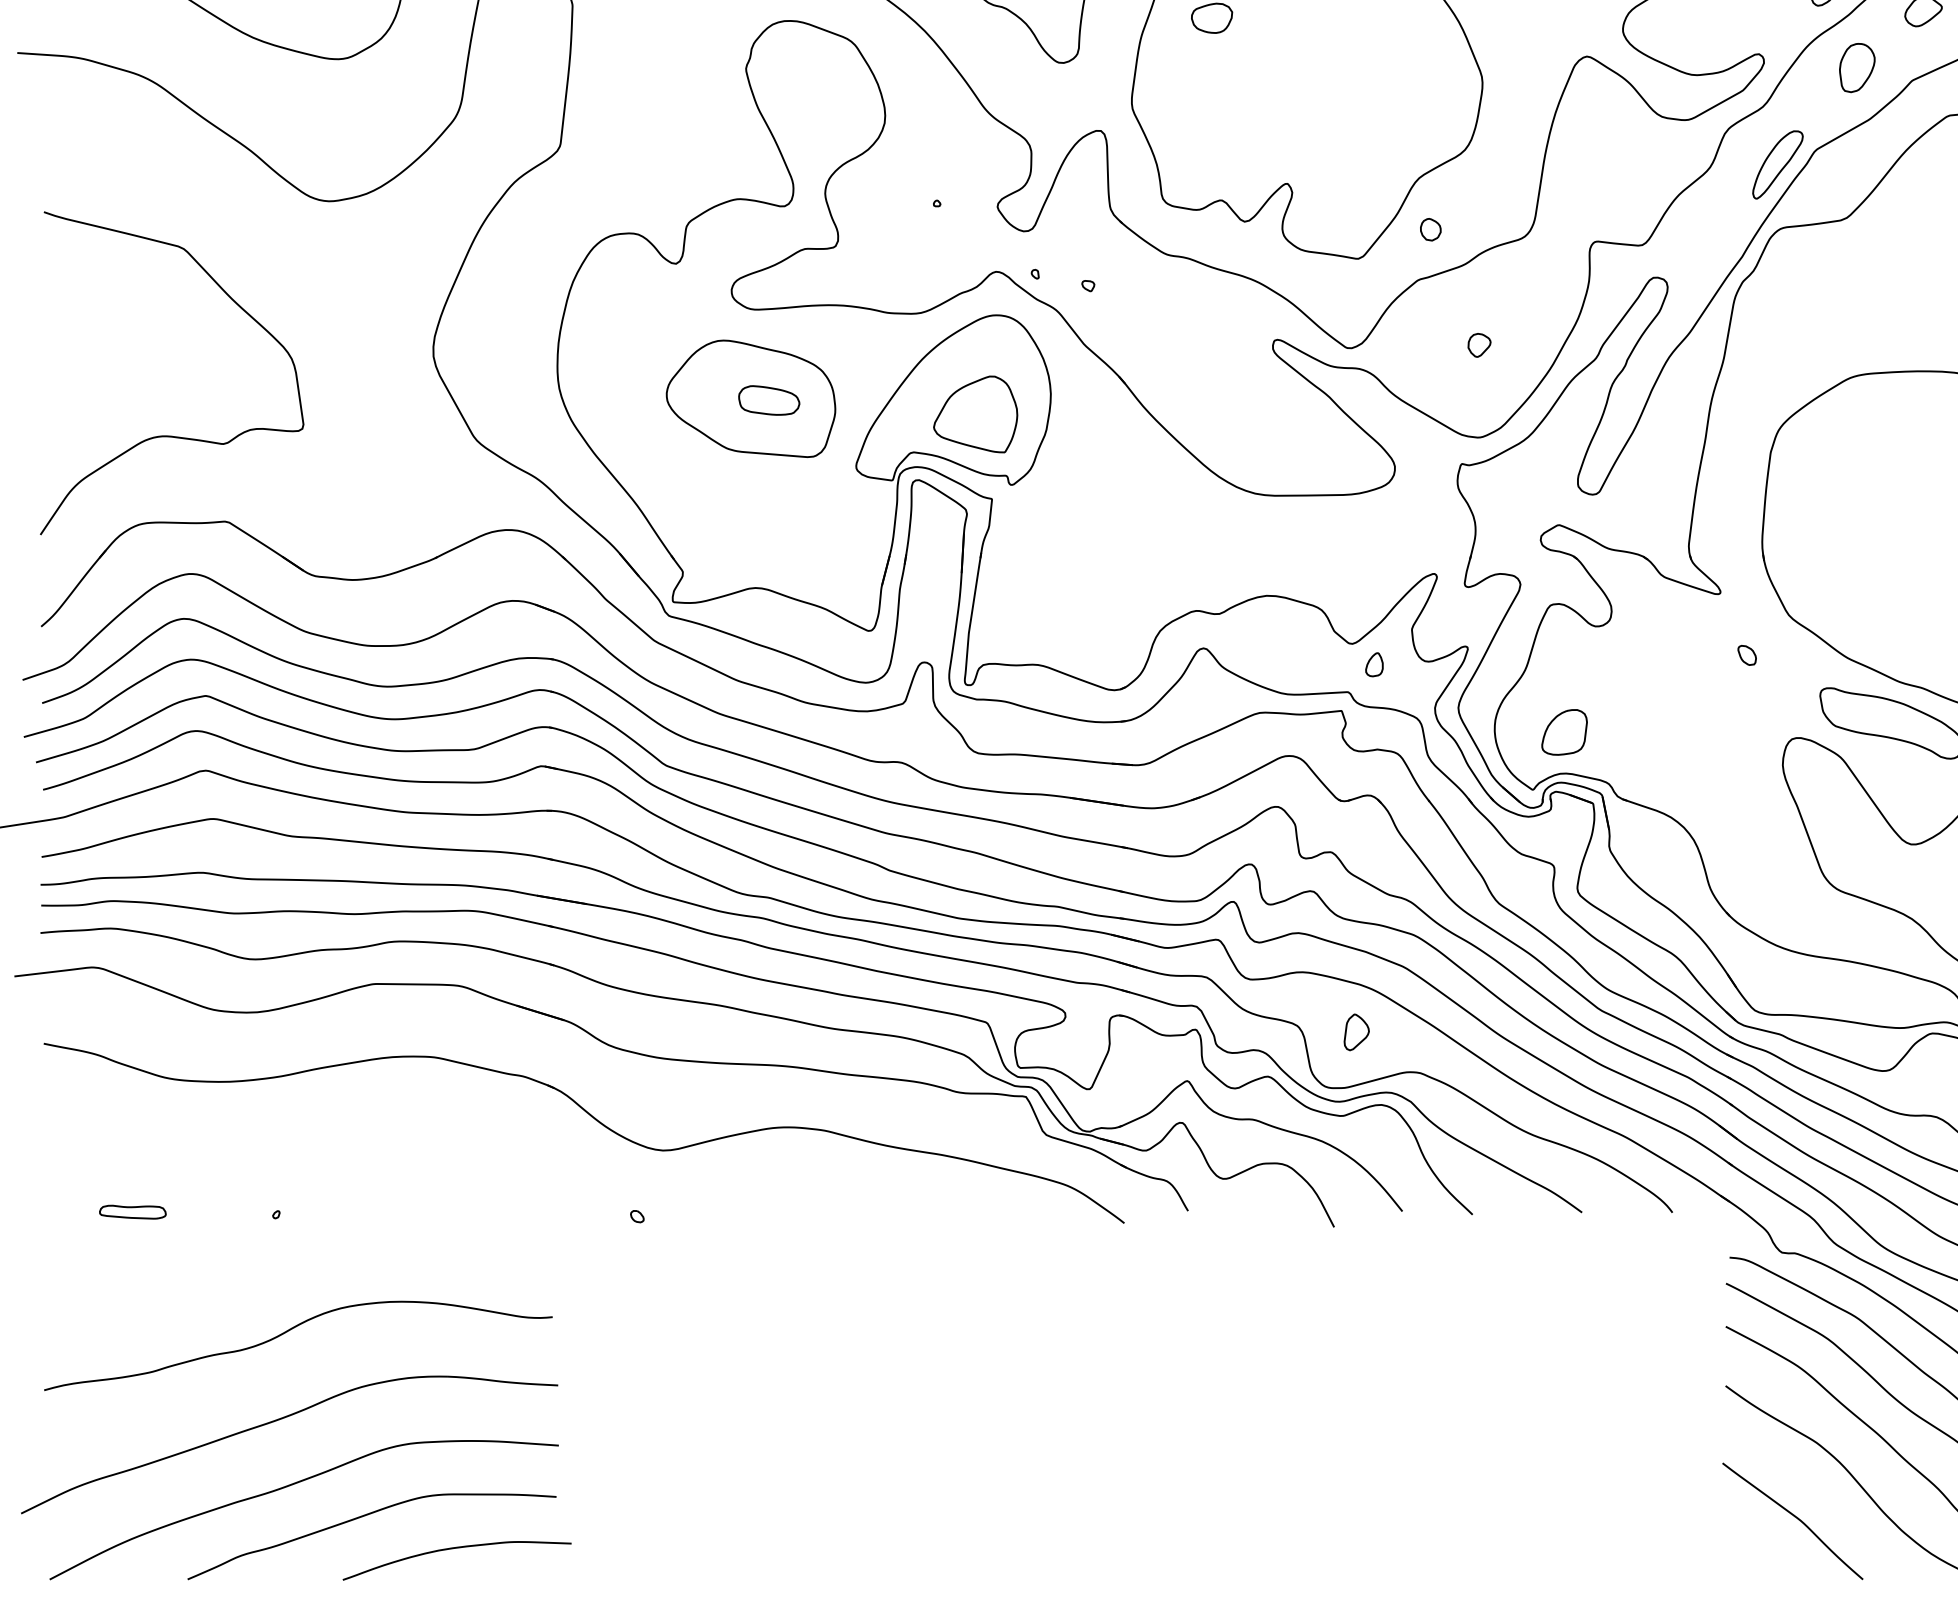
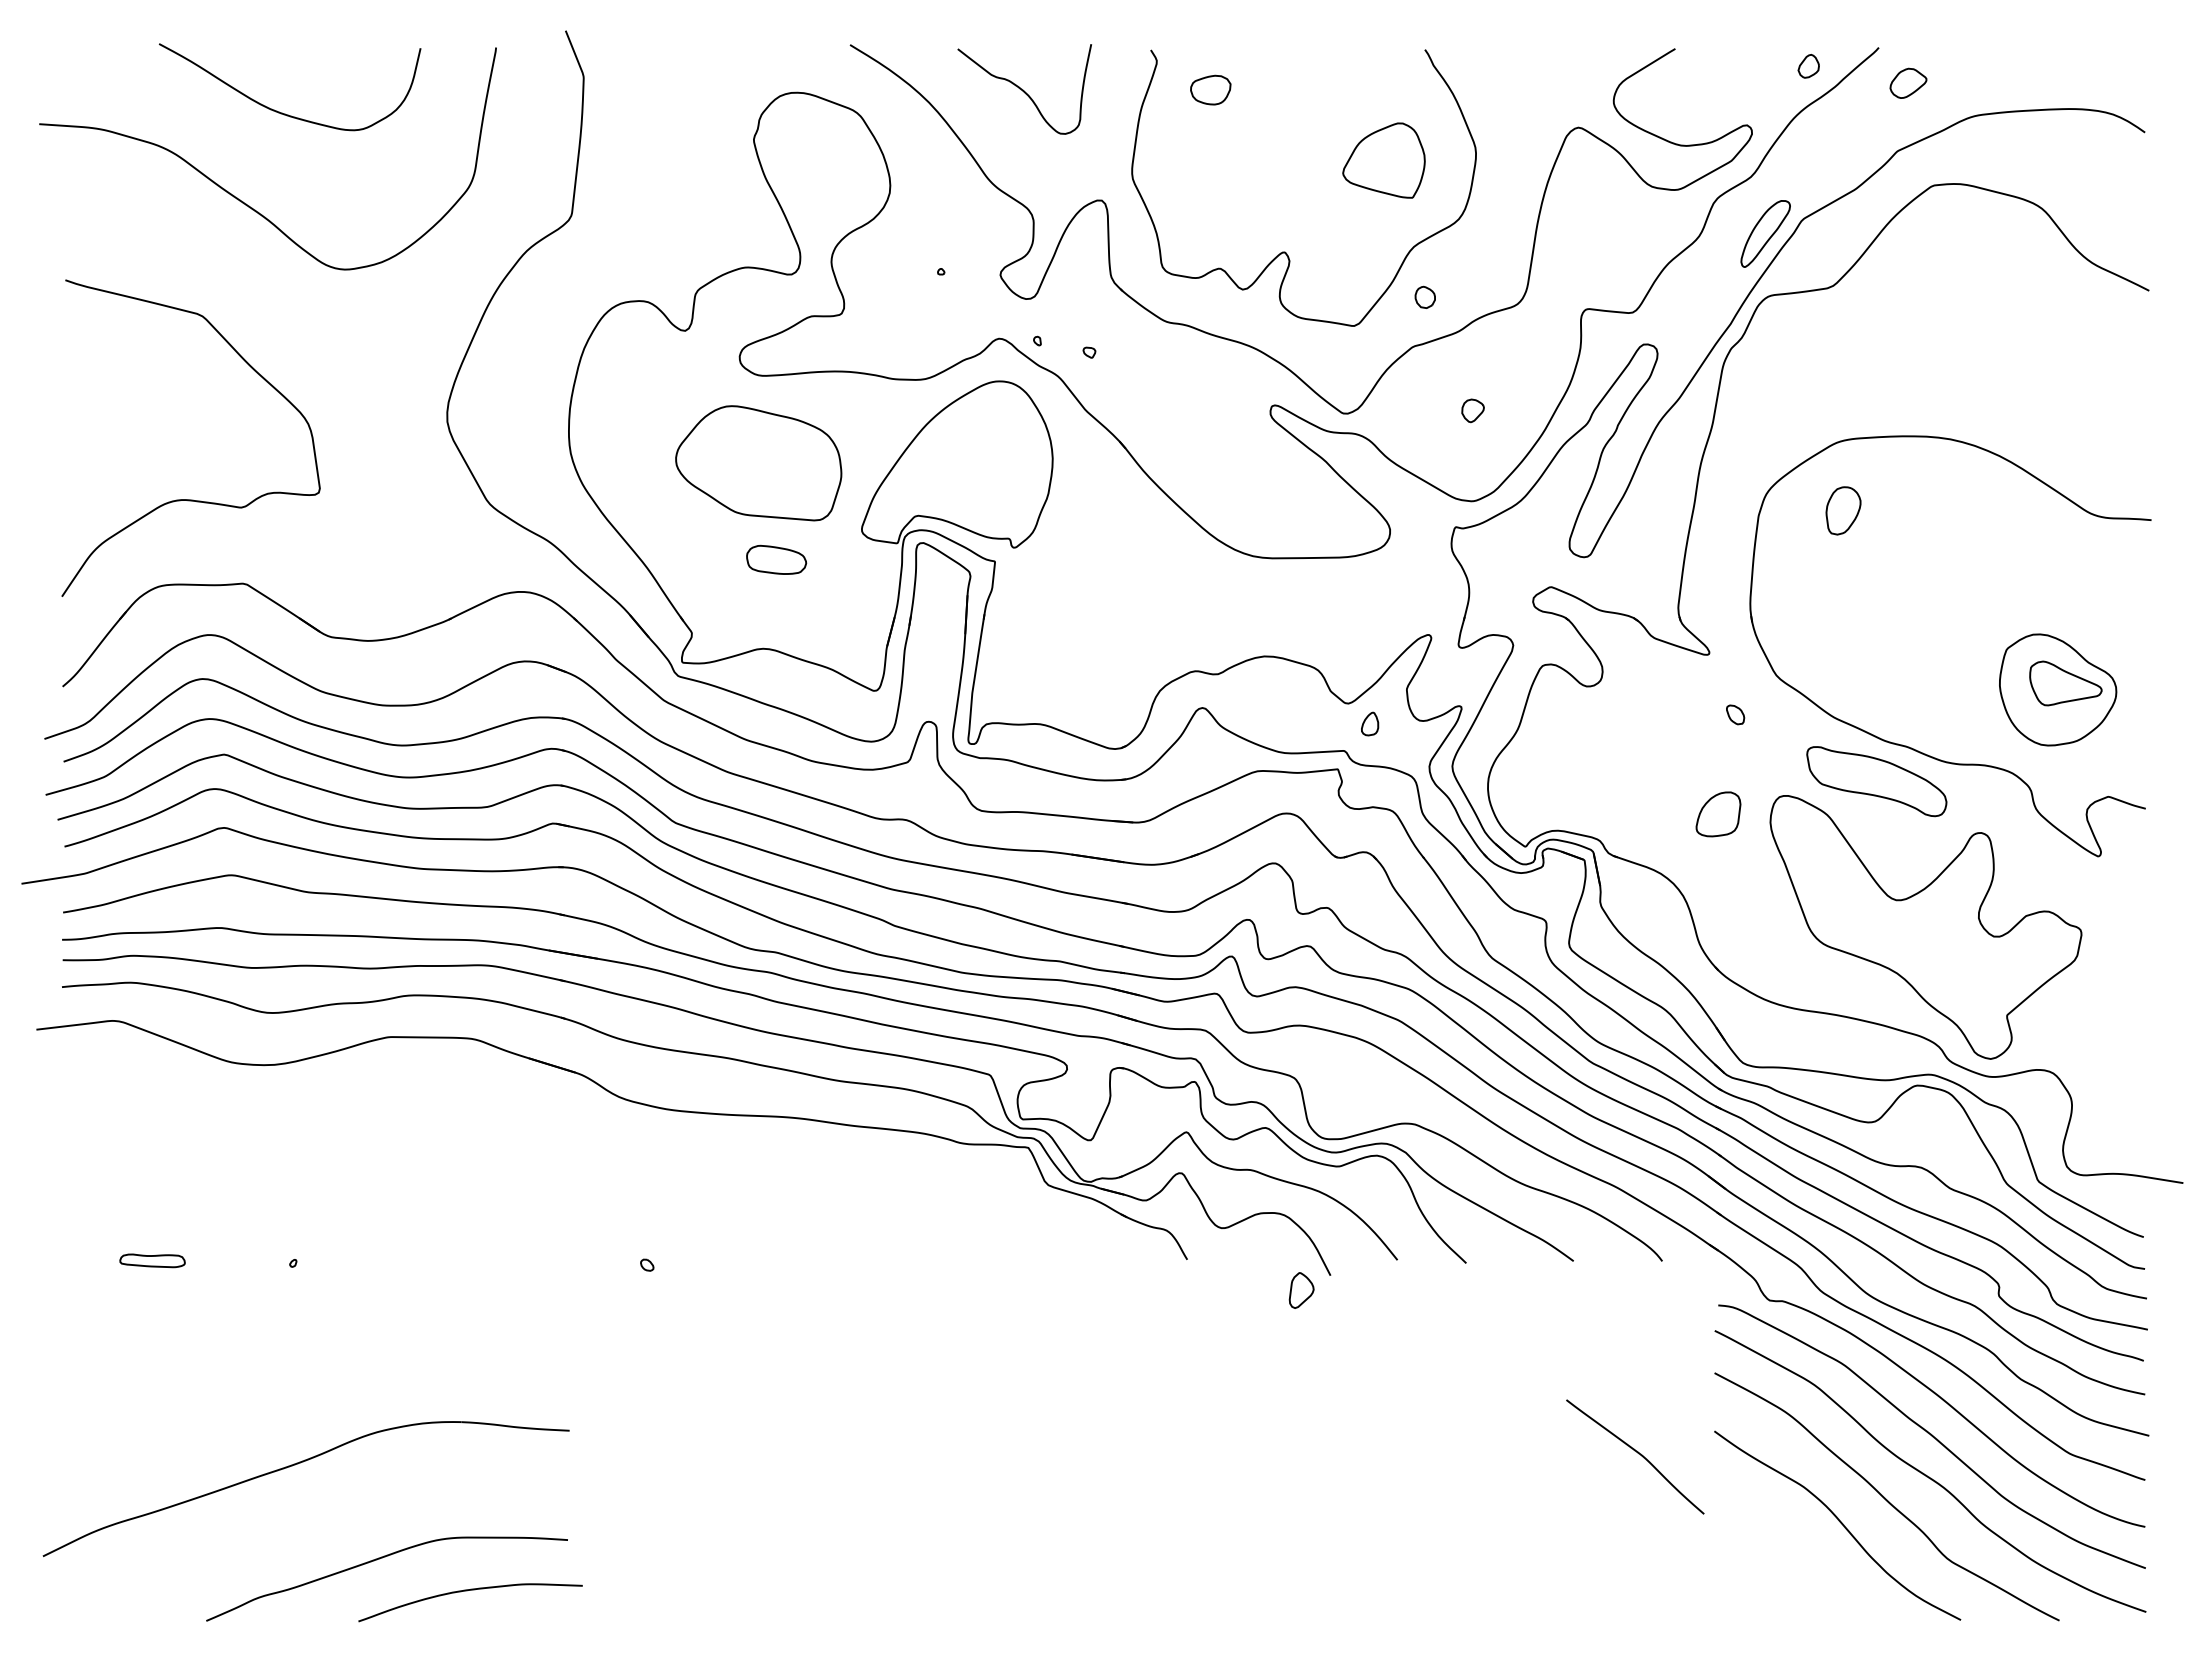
part: (1857, 67) -> (1843, 510), moved
part: (769, 400) -> (776, 559), moved
part: (975, 414) -> (1383, 160), moved
part: (1564, 732) -> (1718, 814), moved
part: (1356, 1032) -> (1301, 1290), moved
part: (594, 1120) -> (605, 1170), removed
curve: (289, 1331) -> (306, 1377), removed
curve: (293, 1485) -> (310, 1528), removed
curve: (1795, 1517) -> (1637, 1453), moved

